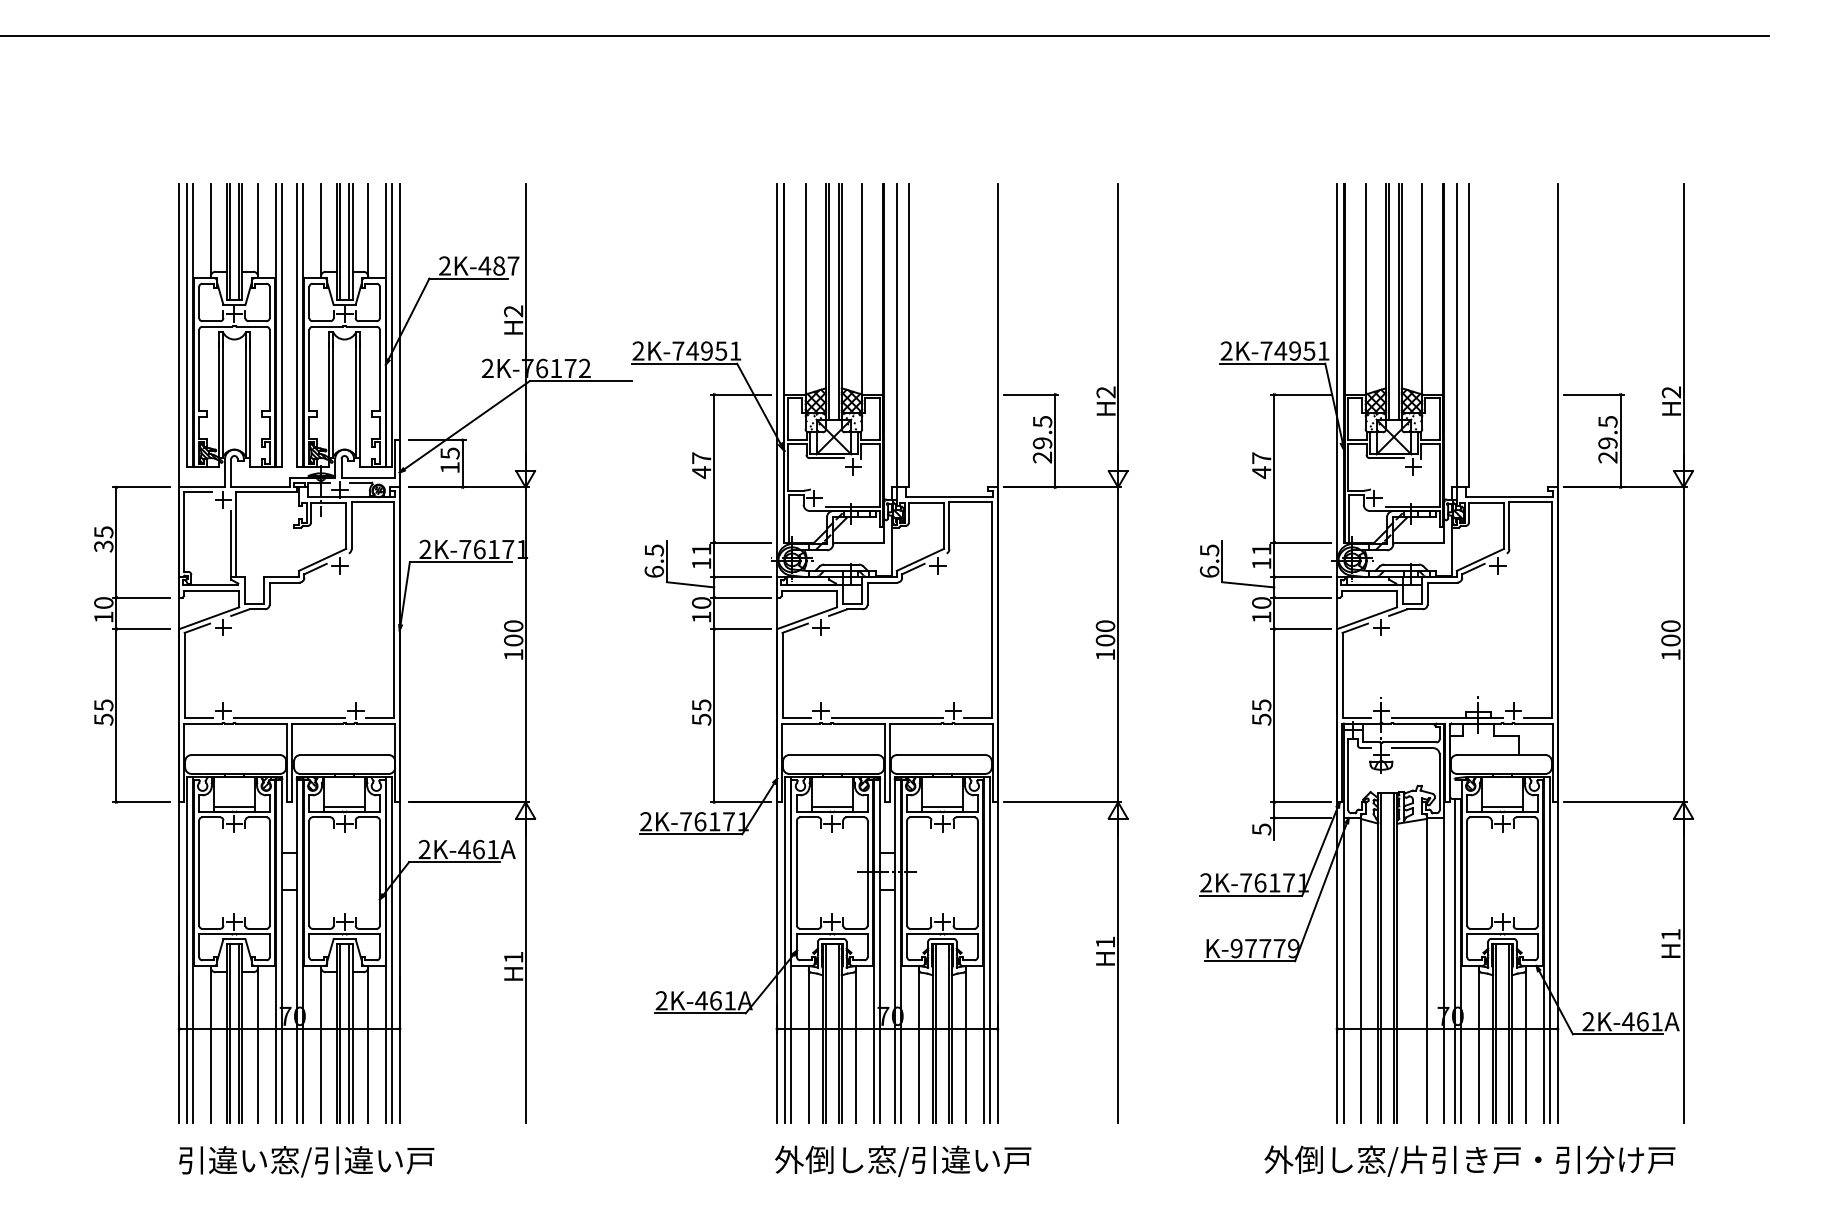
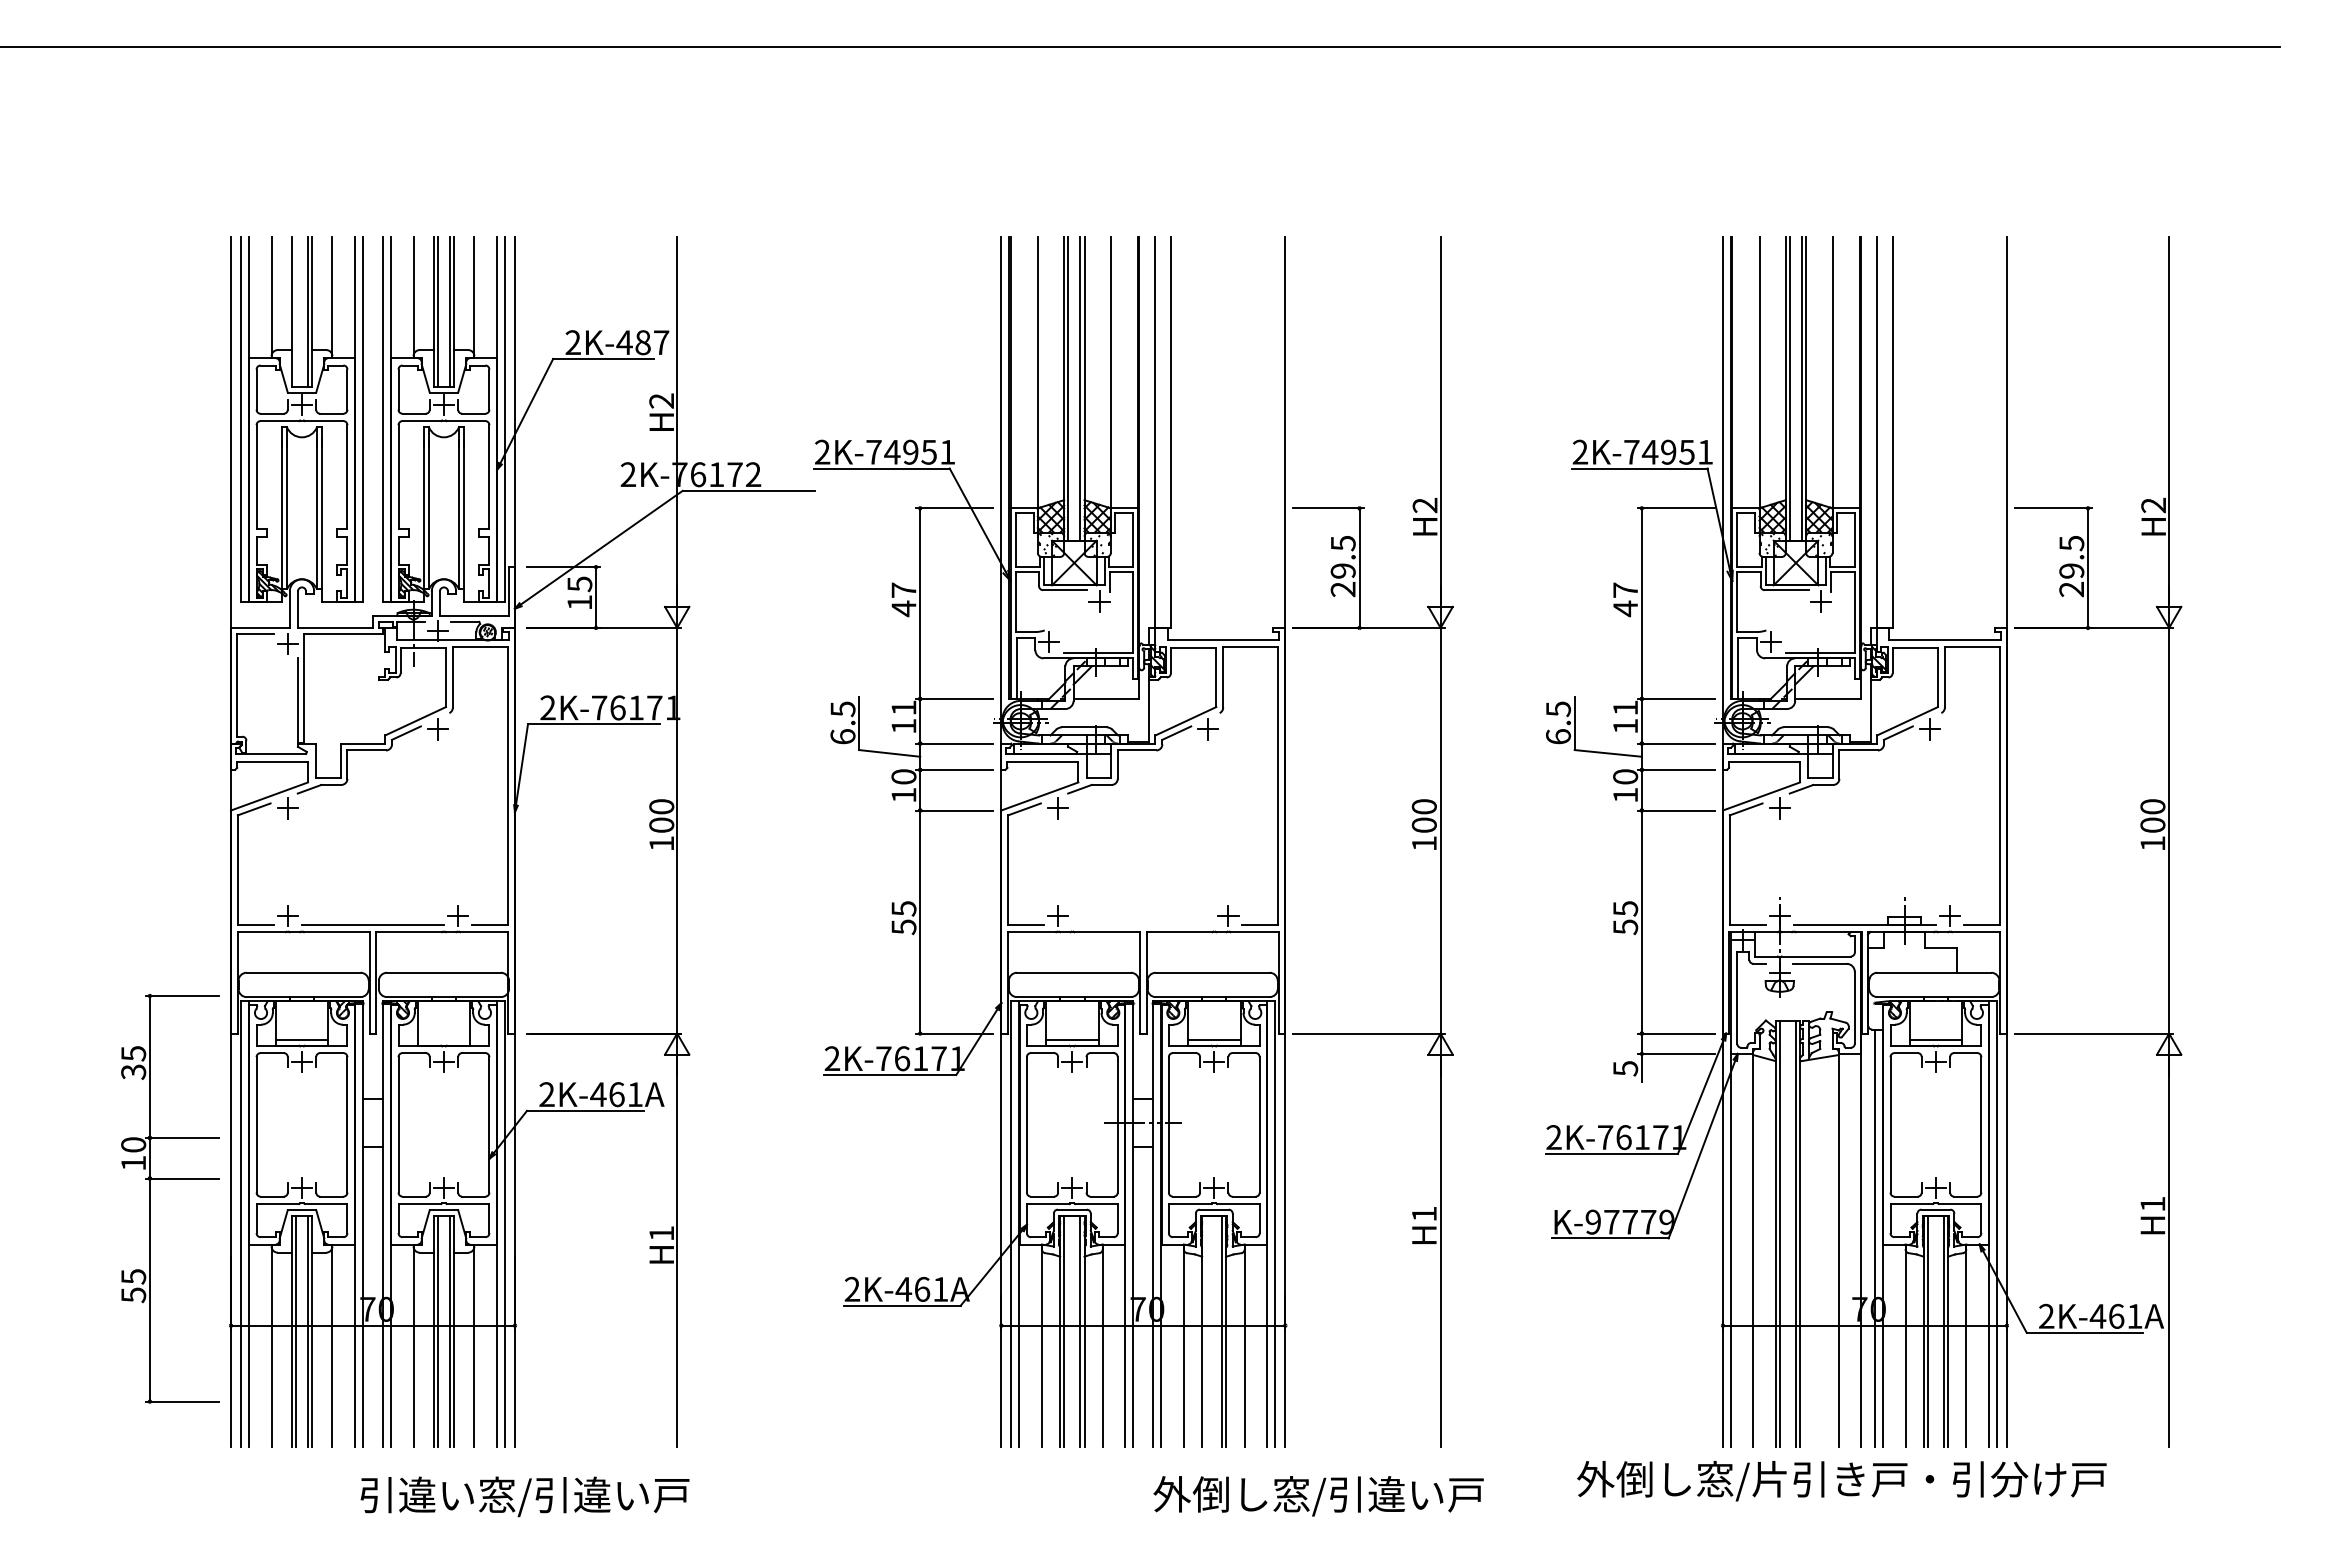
line: (229, 241) -> (295, 311), removed
part: (132, 629) -> (170, 1179), moved
line: (886, 718) -> (1142, 925), removed
line: (344, 806) -> (443, 1039), removed
line: (936, 1033) -> (1206, 1331), removed
text: (306, 1161) -> (524, 1496), moved
text: (903, 1161) -> (1318, 1496), moved
text: (1469, 1161) -> (1841, 1481), moved

